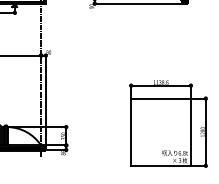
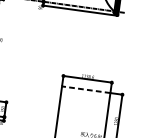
line: (161, 98) -> (86, 89), solid -> dashed

